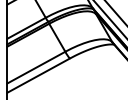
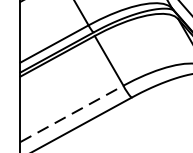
line: (36, 67) -> (72, 113), solid -> dashed

